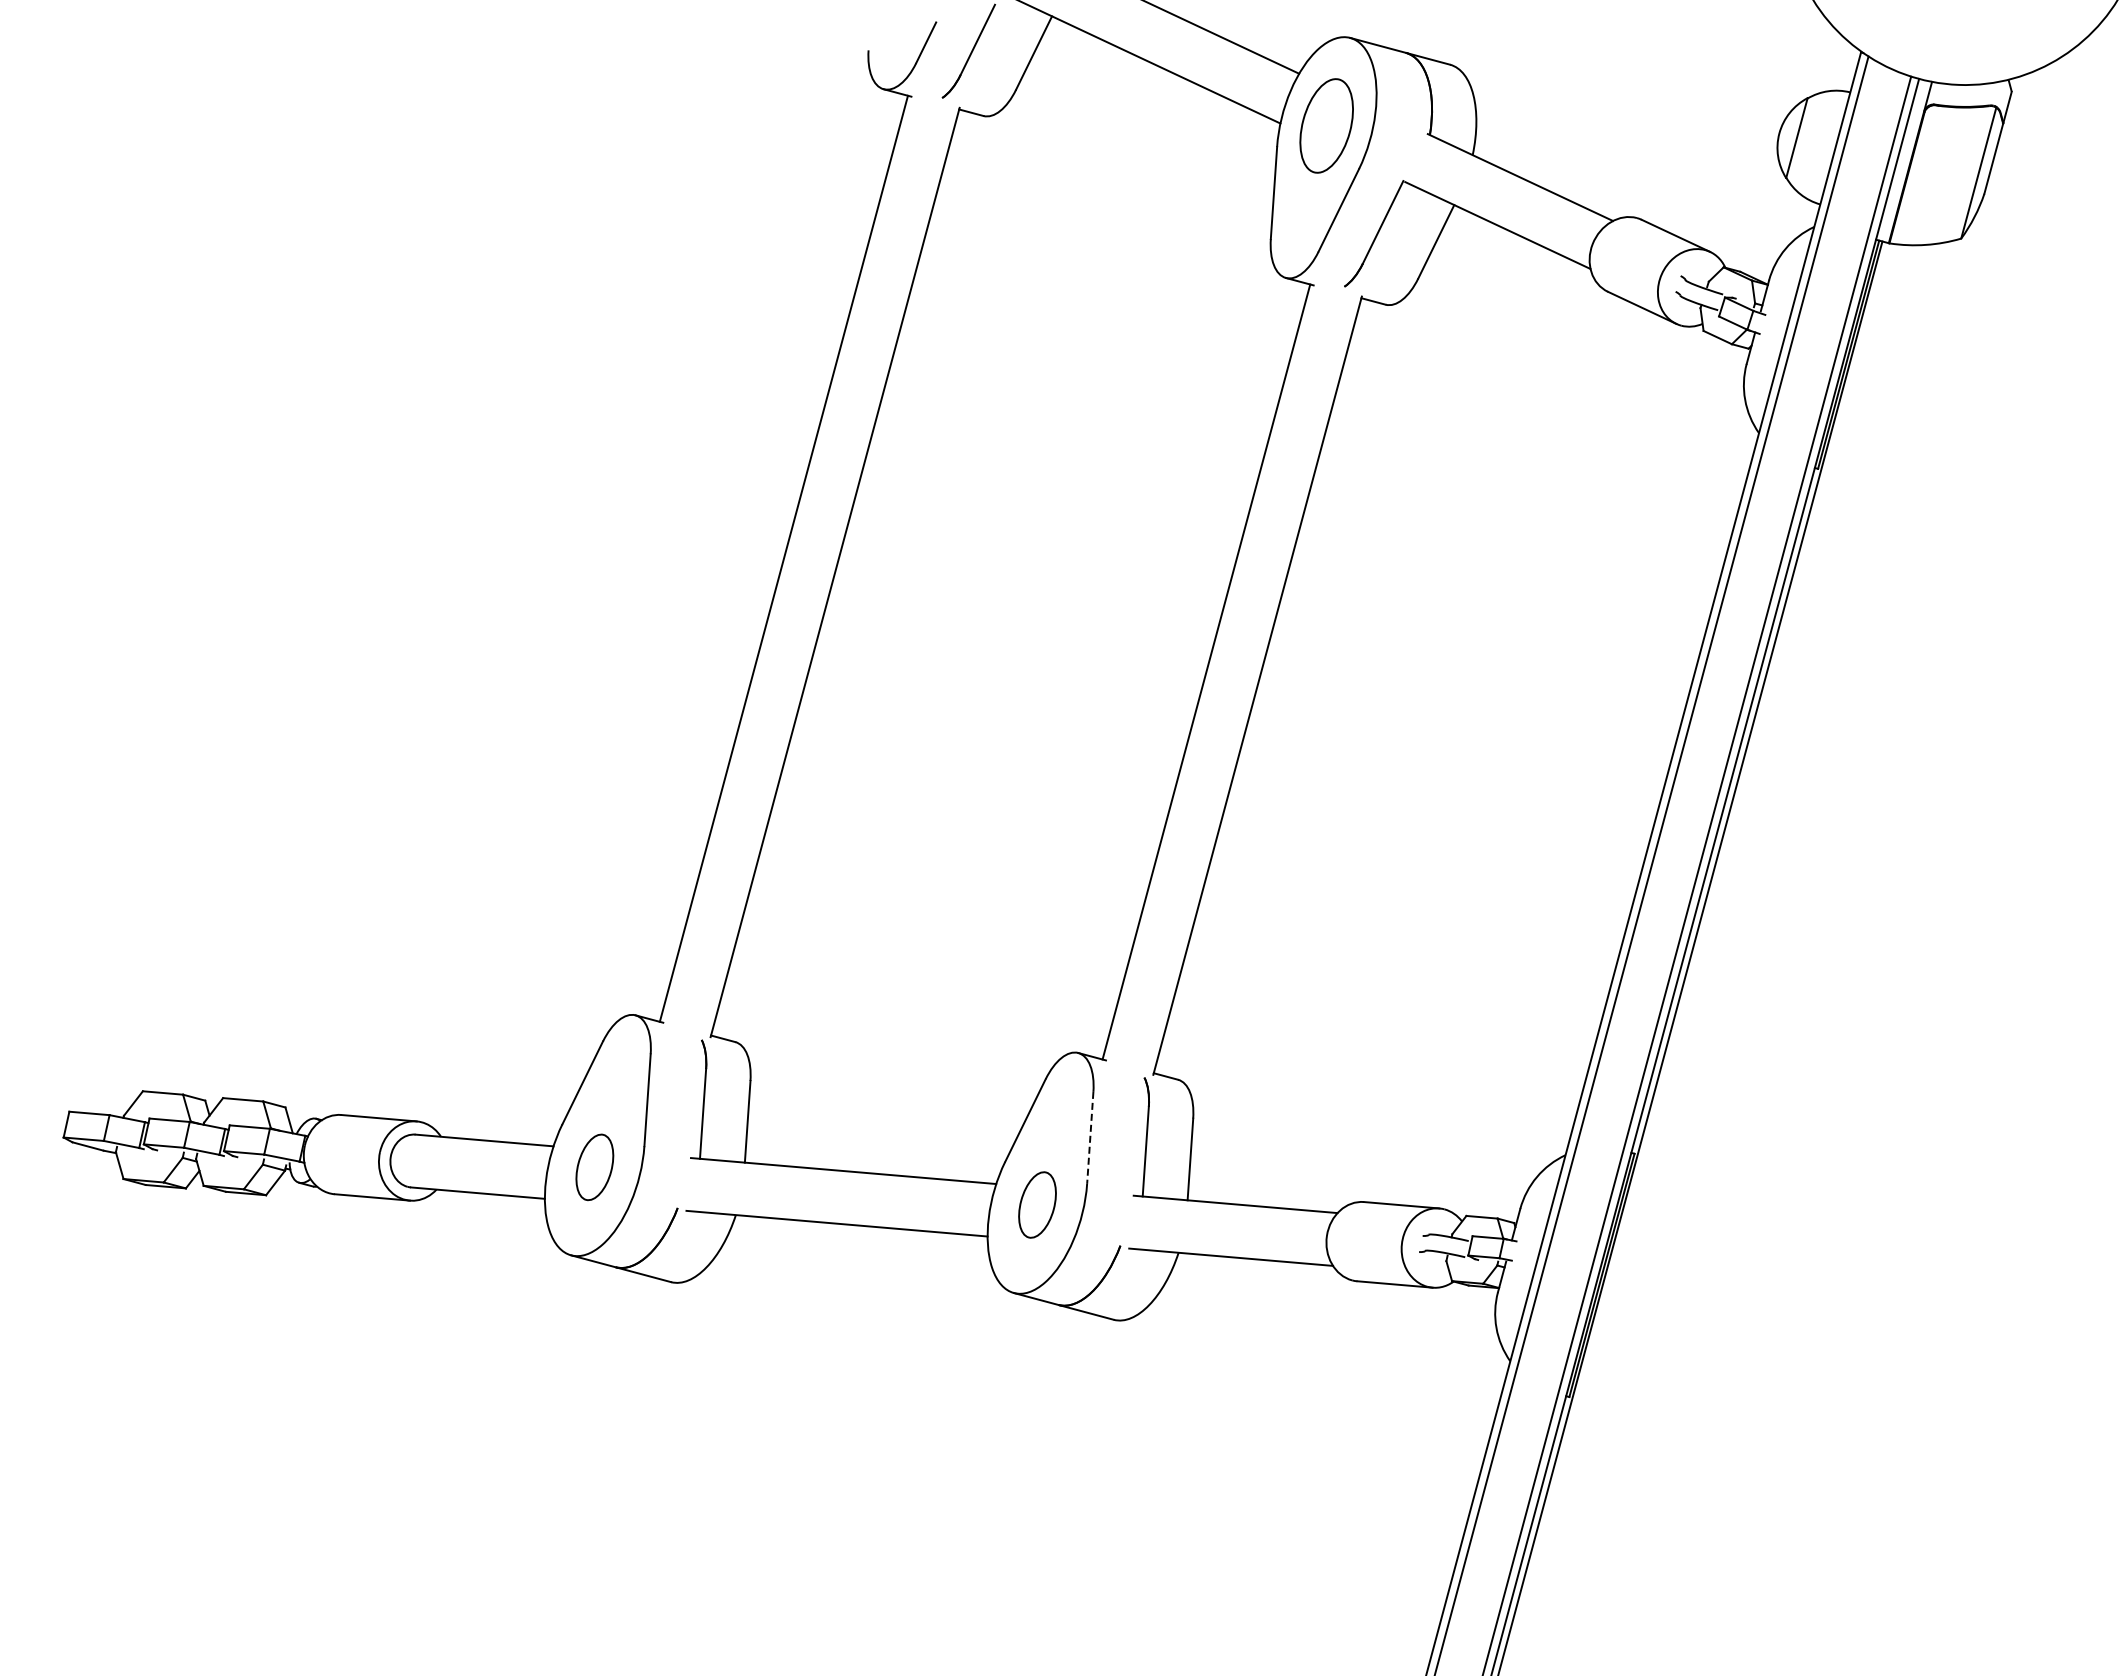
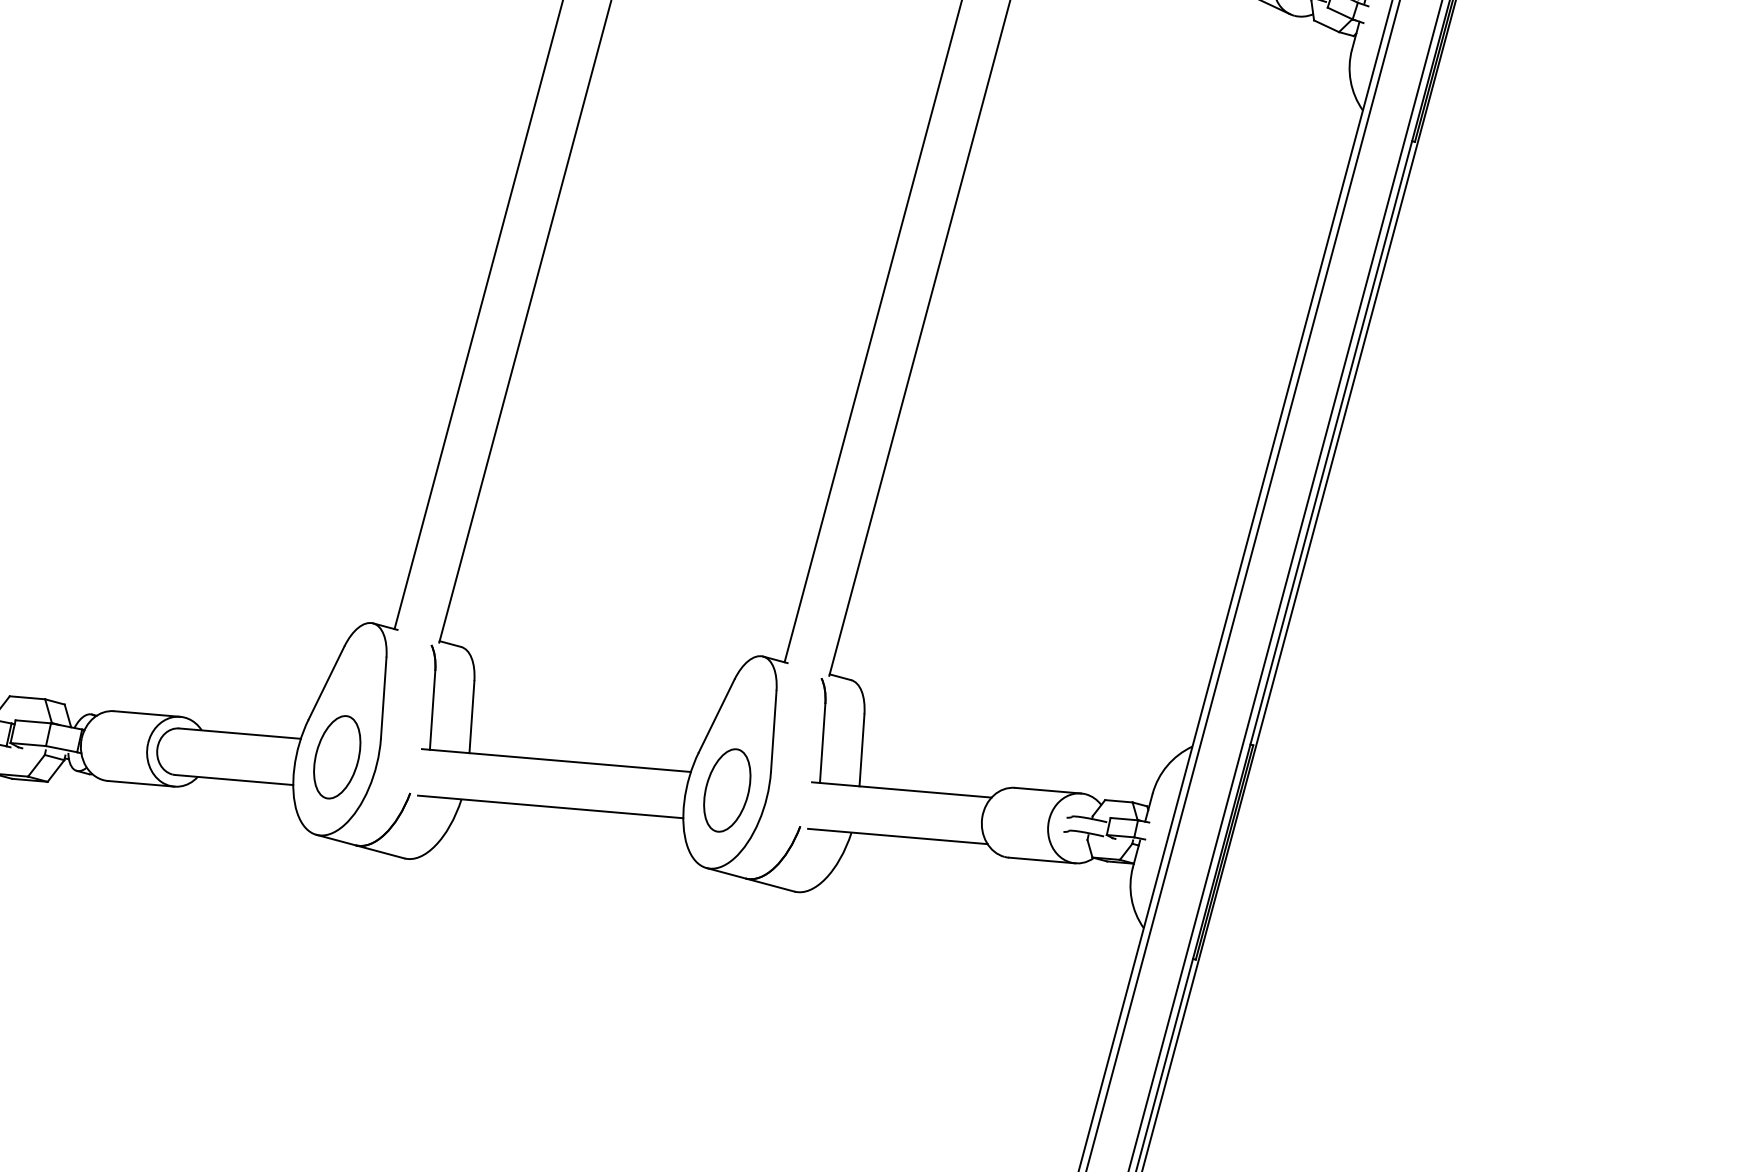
line: (1090, 1138) -> (773, 731), dashed -> solid
part: (594, 1167) -> (336, 757), size x1.43
part: (1037, 1204) -> (727, 790), size x1.43

